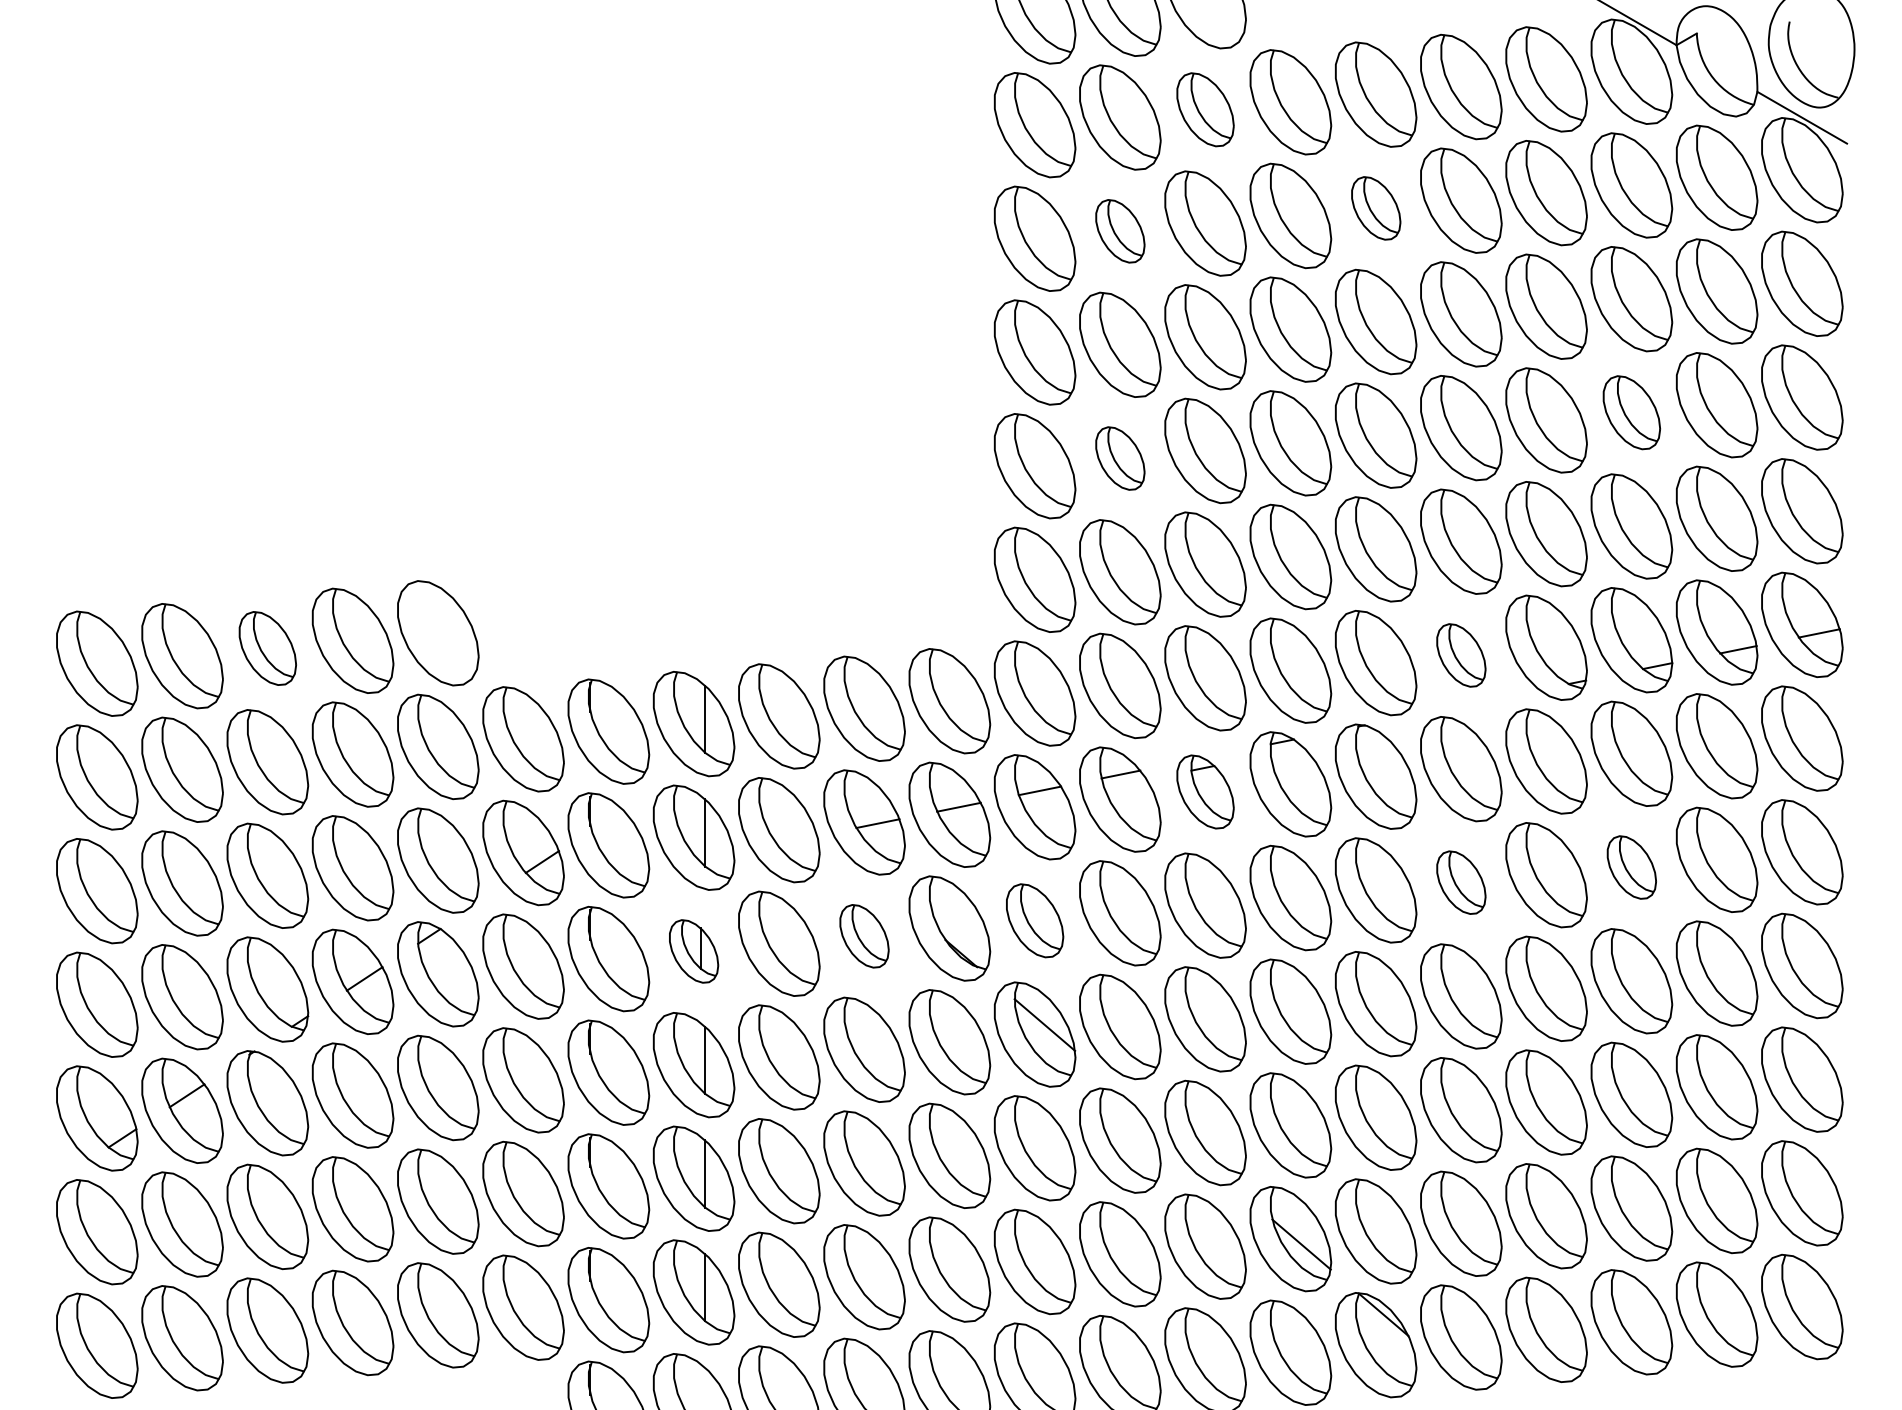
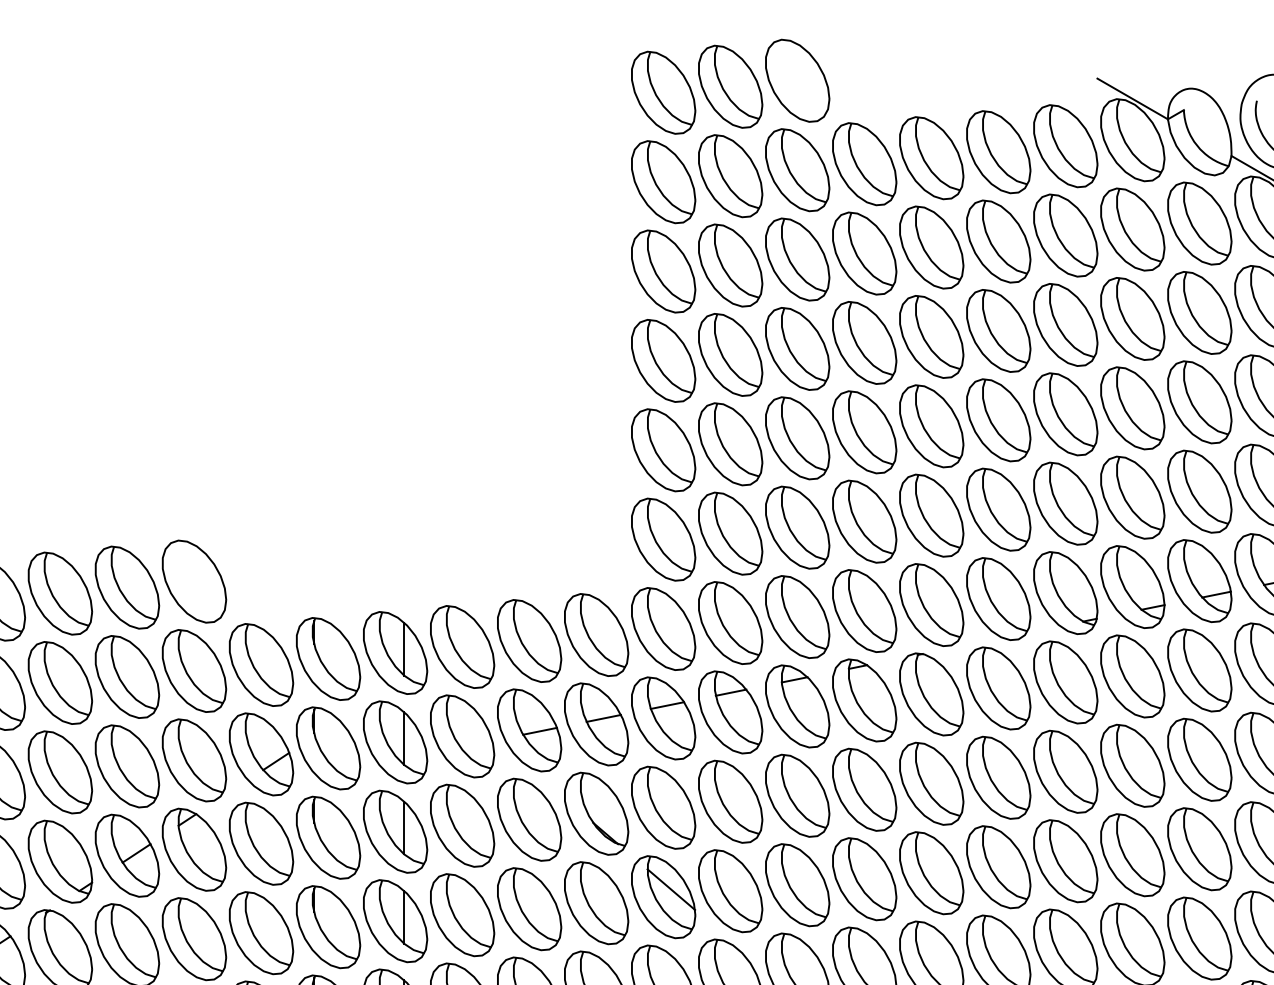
part: (1205, 109) -> (797, 169), size x1.43
part: (1376, 208) -> (932, 247), size x1.67
part: (1120, 231) -> (730, 265), size x1.67
part: (1631, 412) -> (1132, 408), size x1.43
part: (1120, 458) -> (730, 444), size x1.67
part: (267, 648) -> (60, 593), size x1.43
part: (1461, 655) -> (998, 599), size x1.67
part: (1205, 791) -> (797, 706), size x1.43
part: (1631, 867) -> (1132, 765), size x1.67
part: (1461, 882) -> (998, 777), size x1.67
part: (1034, 920) -> (663, 807), size x1.43
part: (864, 936) -> (529, 820), size x1.67
part: (693, 951) -> (395, 831), size x1.67

